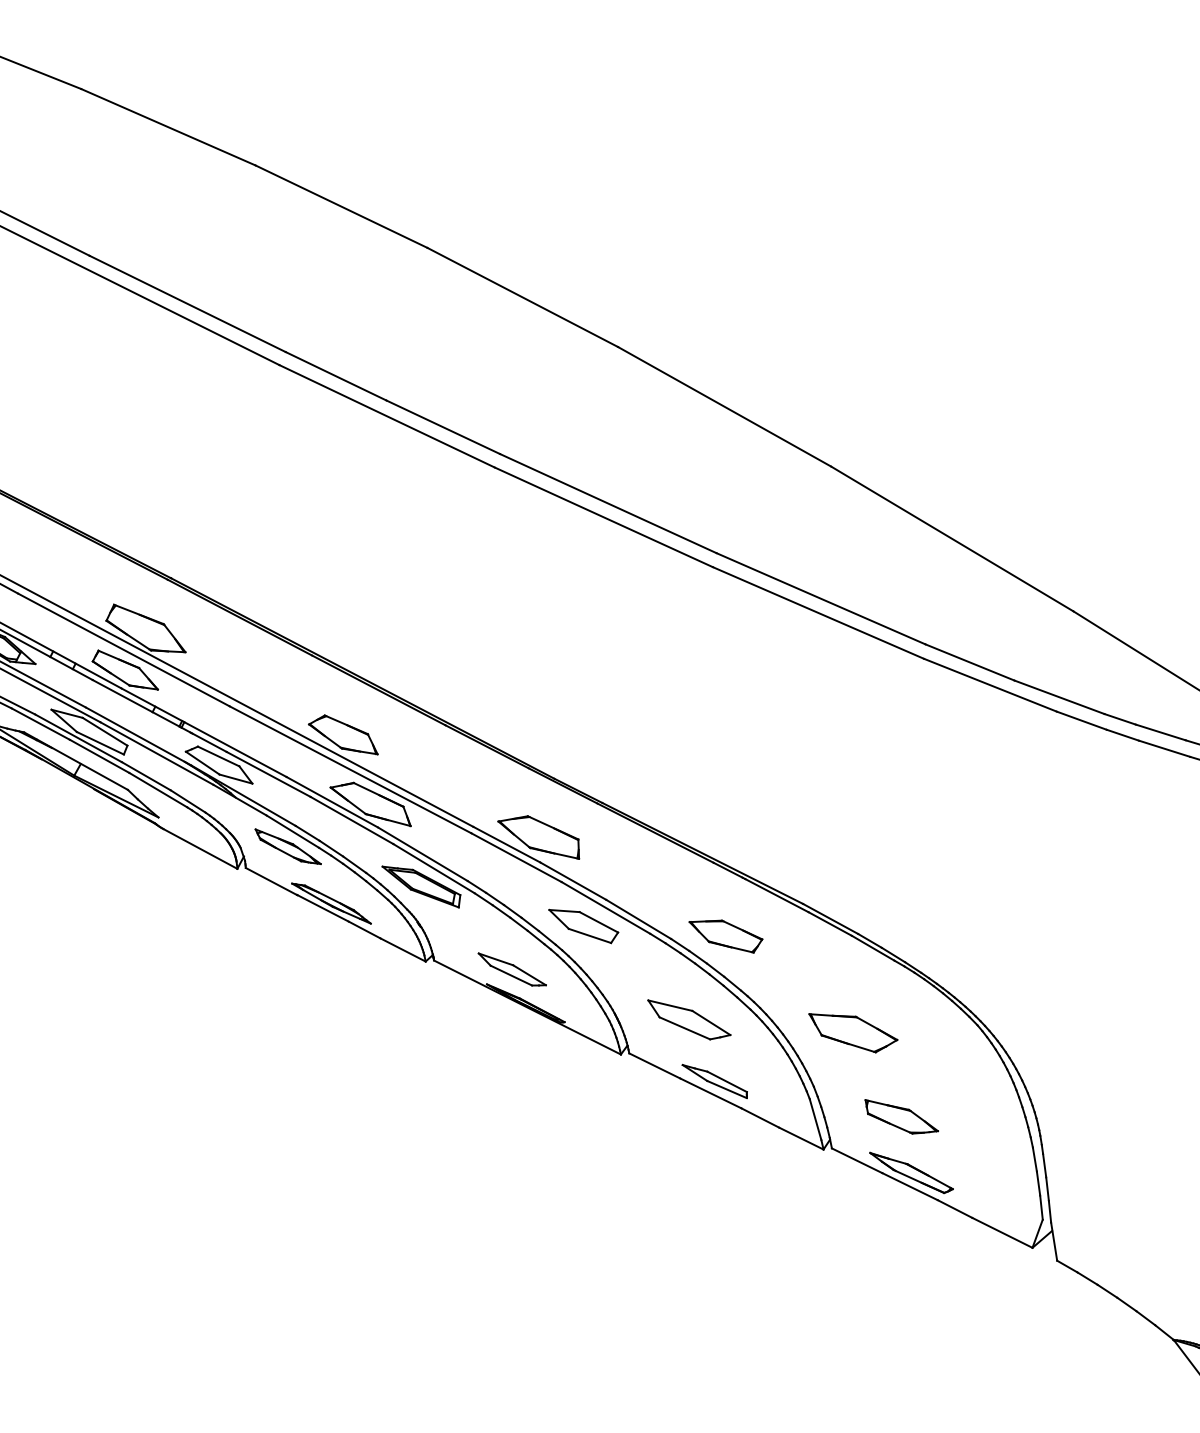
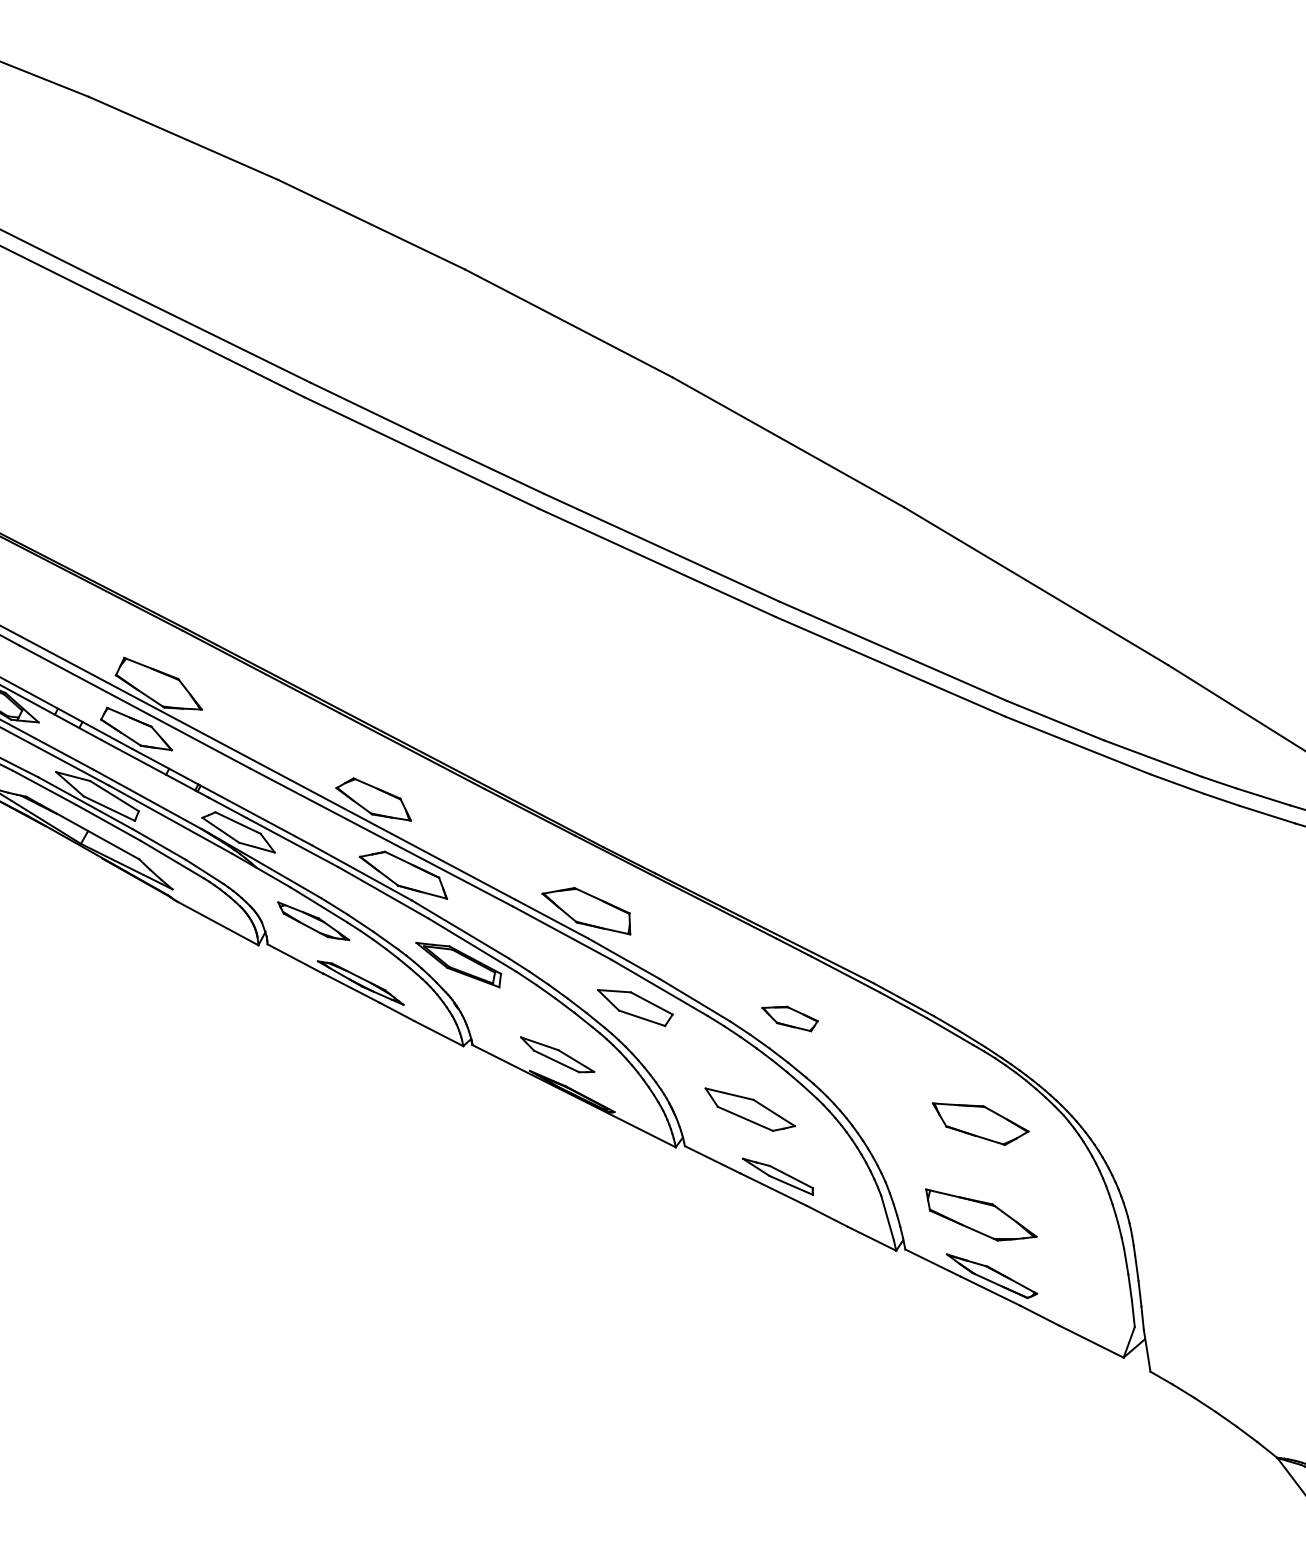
part: (725, 936) -> (789, 1018), size x0.7
part: (853, 1032) -> (980, 1123), moved
part: (901, 1117) -> (981, 1215), size x1.4

